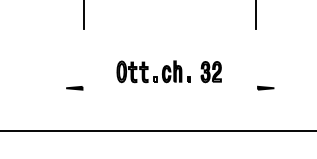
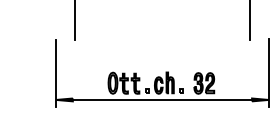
line: (66, 61) -> (56, 72), added
line: (274, 61) -> (268, 72), added
line: (170, 88) -> (162, 100), added

